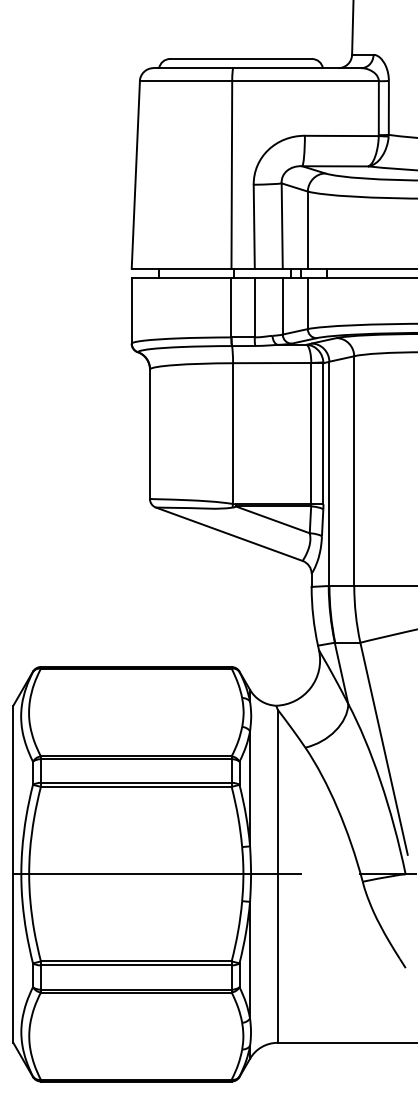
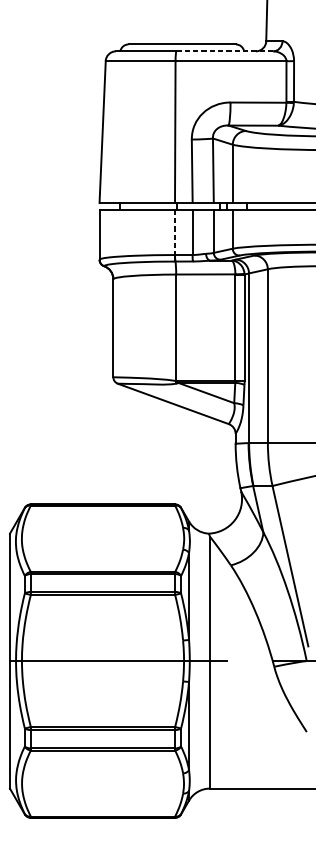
line: (297, 68) -> (224, 51), solid -> dashed
line: (231, 307) -> (175, 232), solid -> dashed

